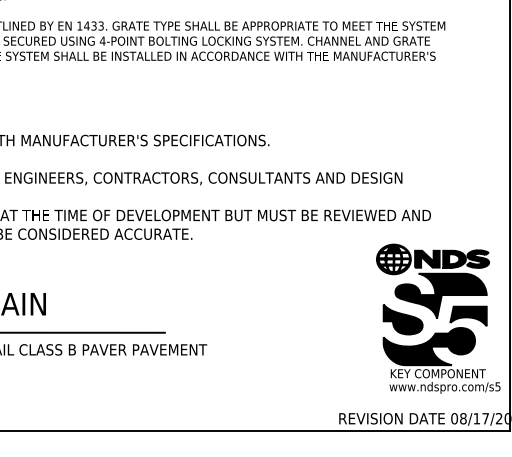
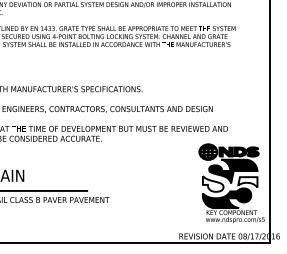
fill: (467, 316) -> (247, 182), removed
fill: (401, 318) -> (212, 183), removed

